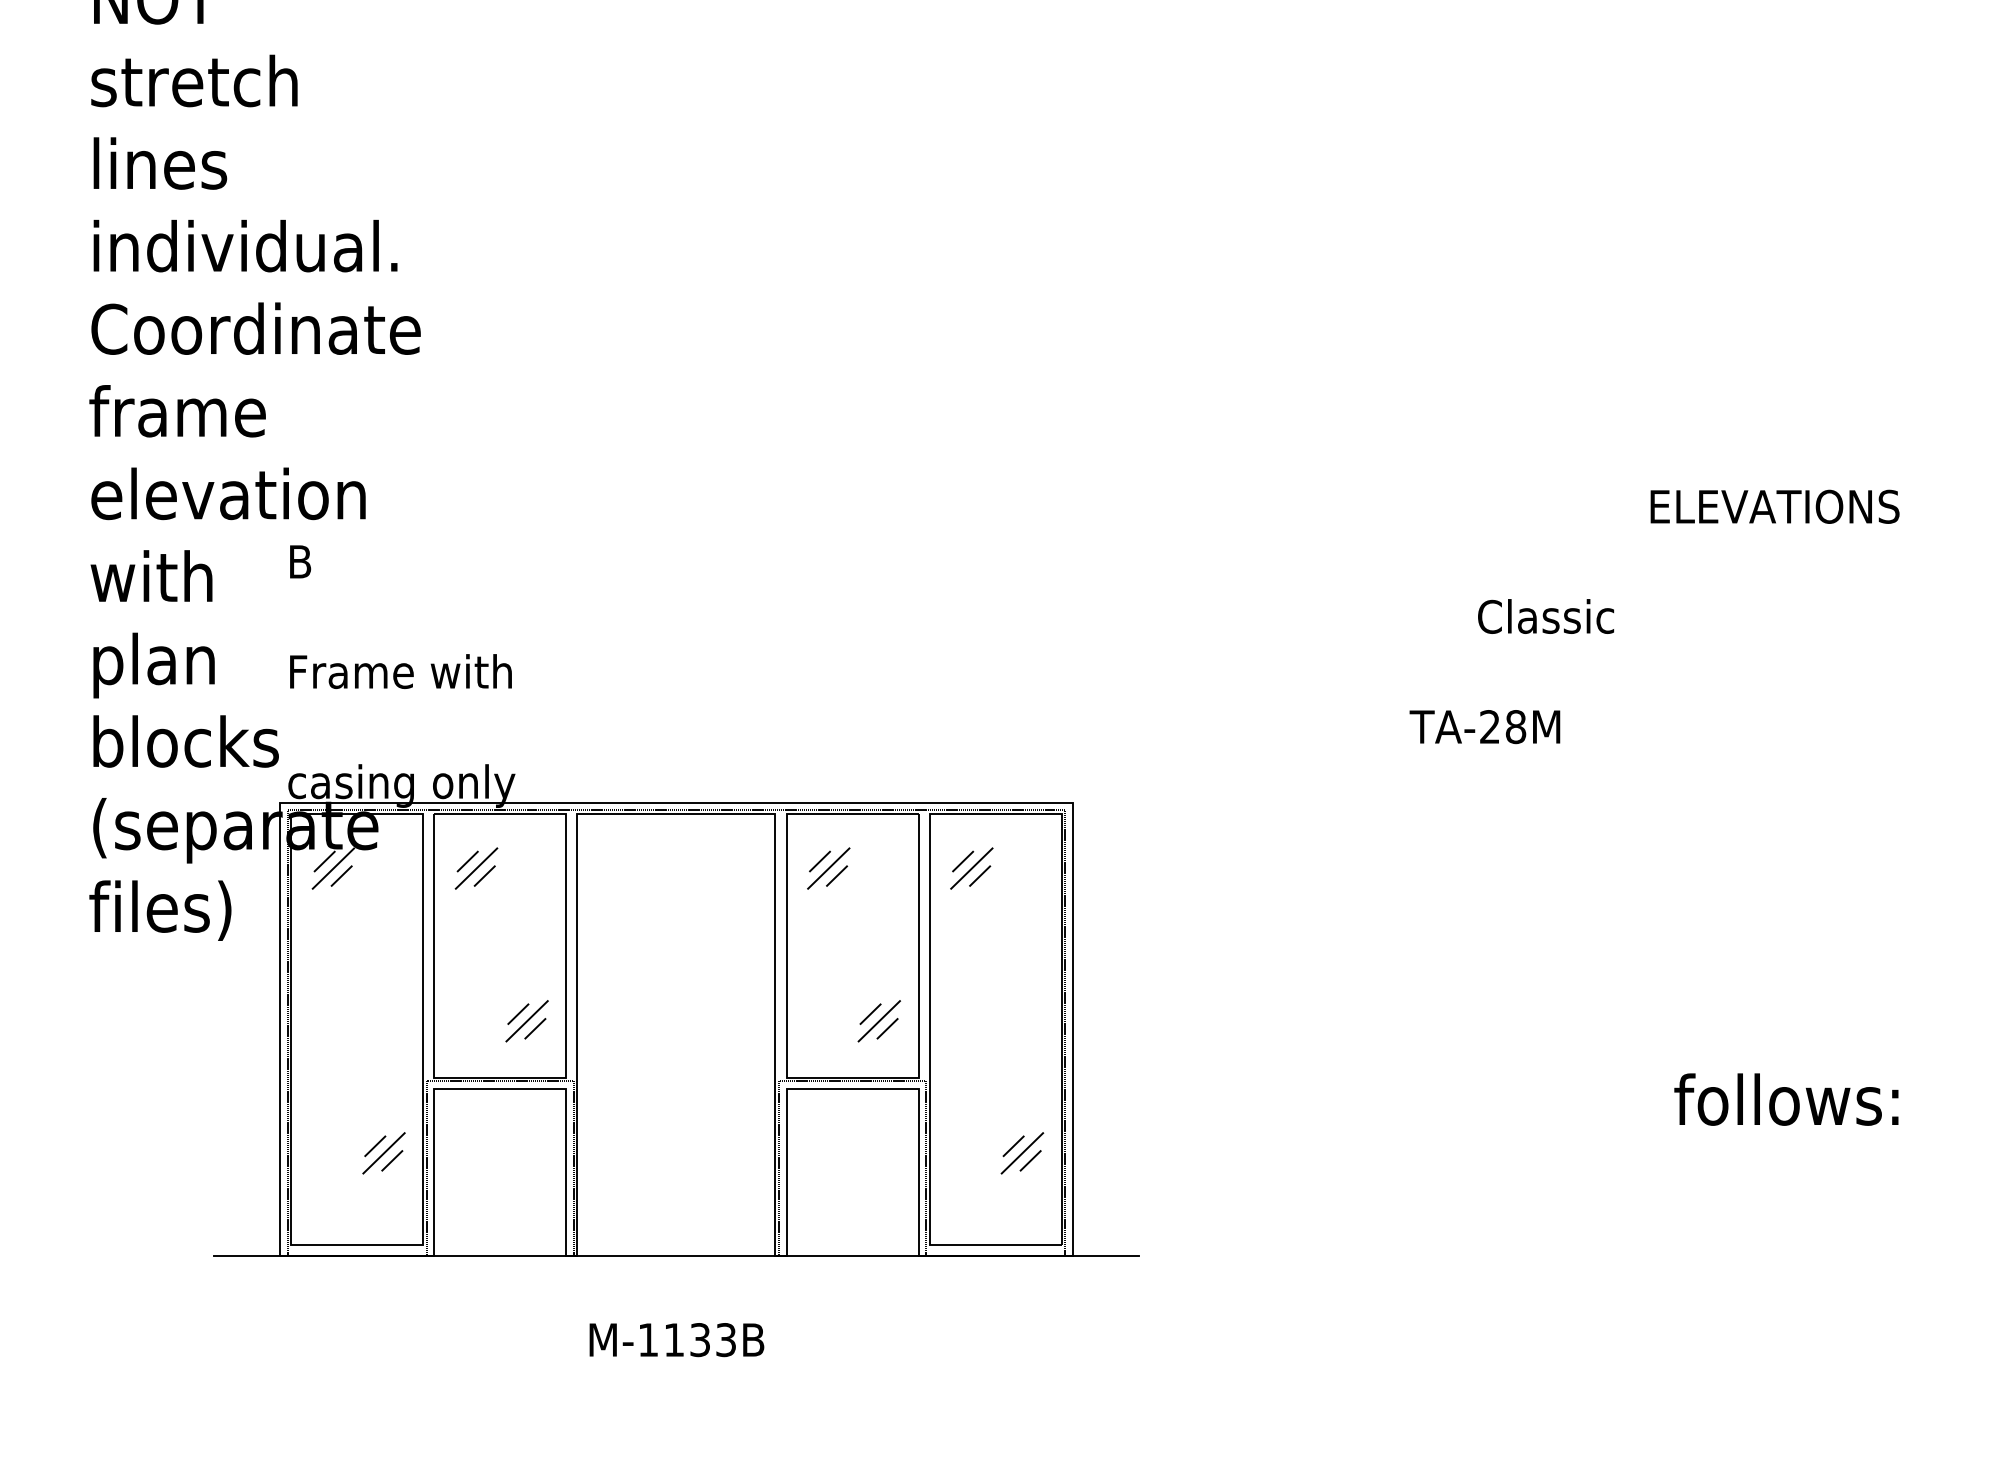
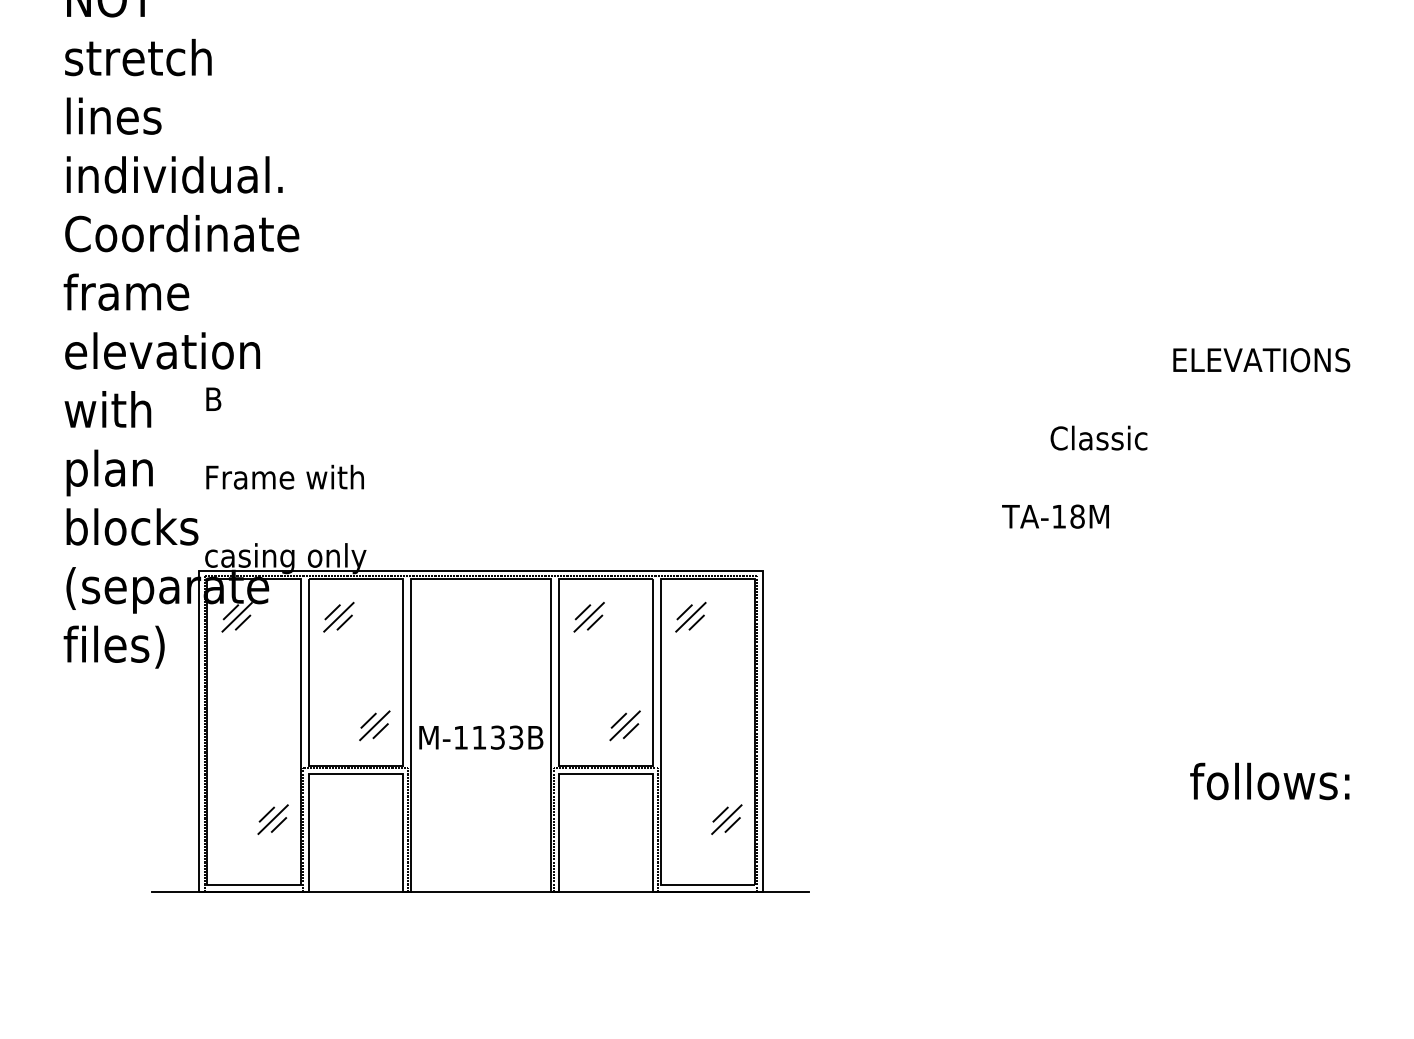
text: (1489, 726) -> (1058, 516), TA-28M -> TA-18M
text: (676, 1340) -> (480, 738), moved

